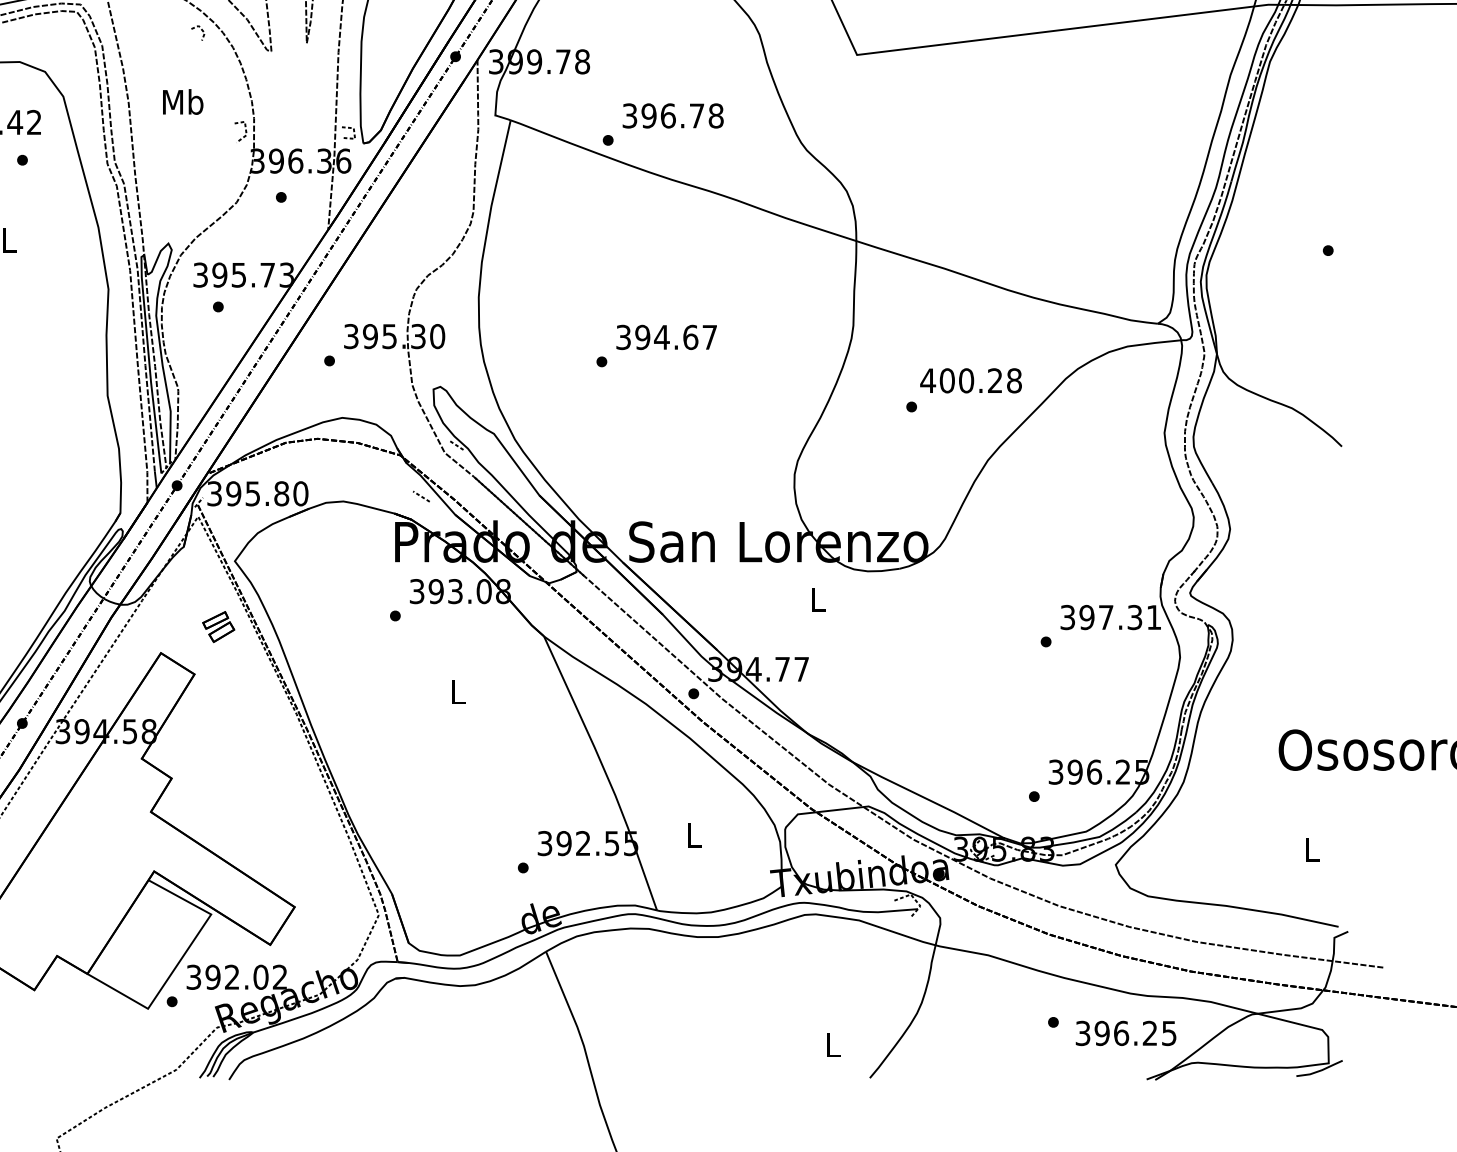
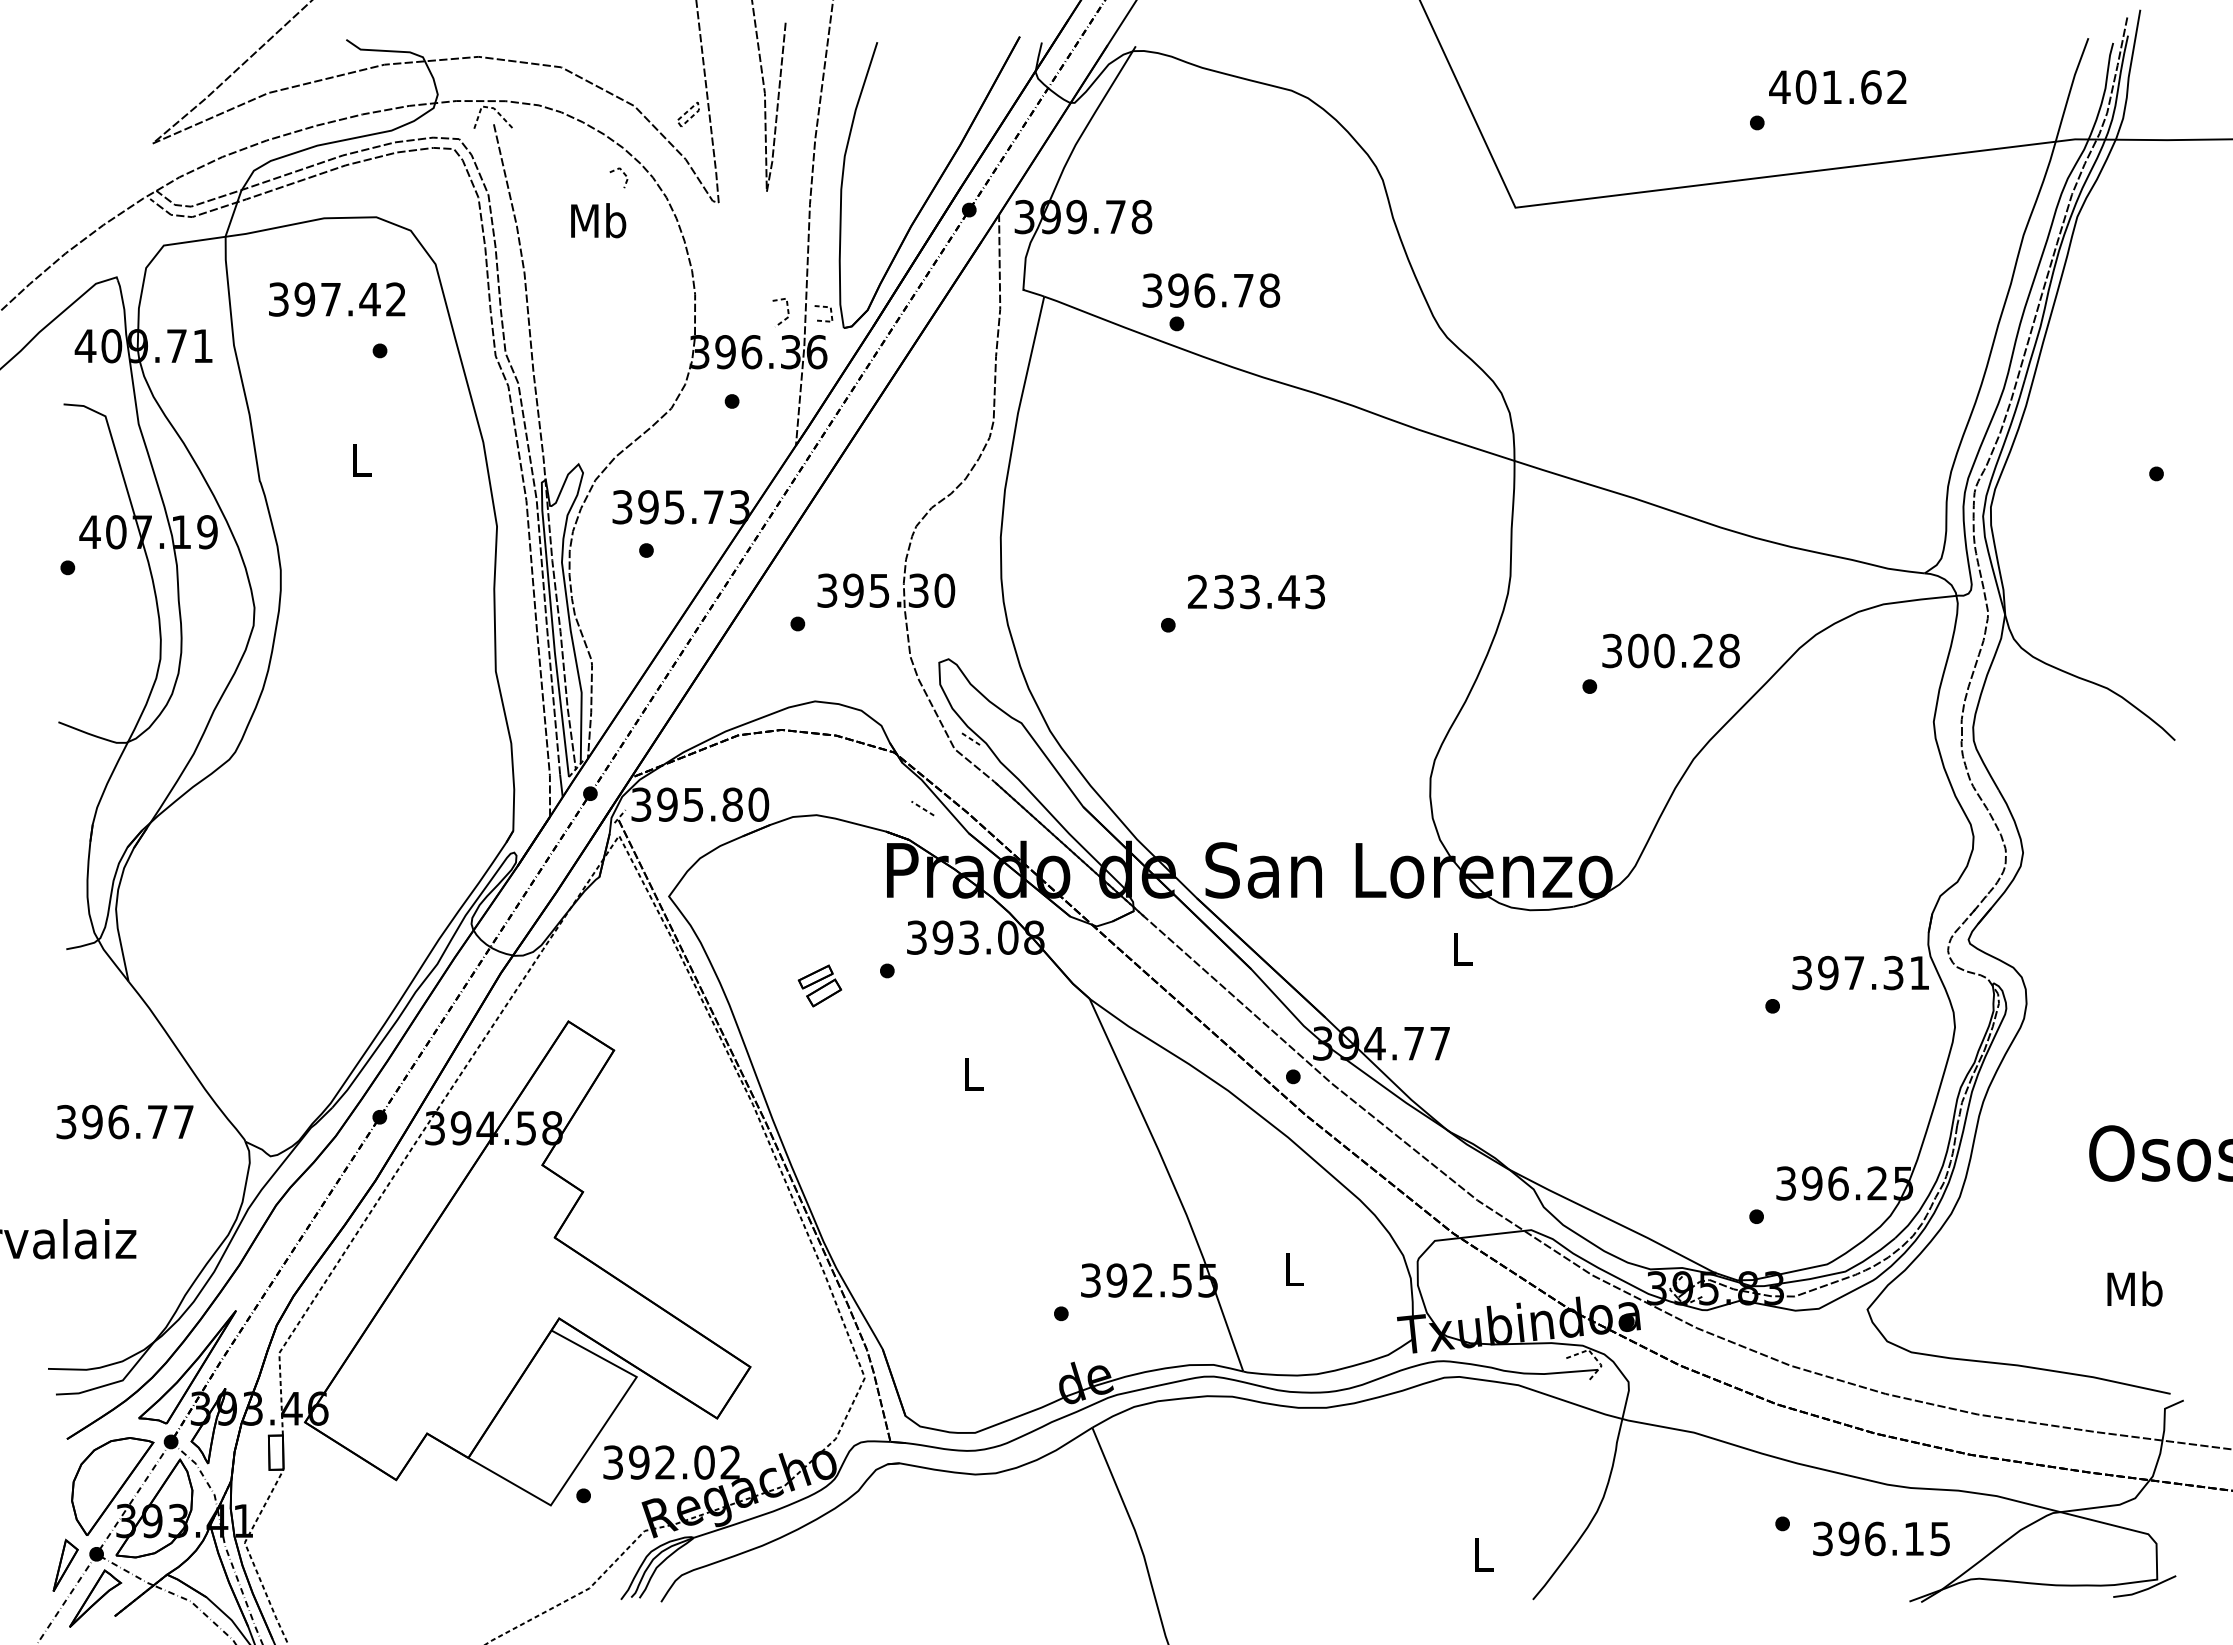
text: (183, 101) -> (598, 220), moved
text: (673, 115) -> (1211, 290), moved
line: (245, 132) -> (787, 312), moved
text: (666, 337) -> (1256, 591), 394.67 -> 233.43
text: (927, 380) -> (1611, 650), 400.28 -> 300.28
part: (218, 626) -> (819, 985), moved
text: (1312, 849) -> (2134, 1288), L -> Mb
text: (1149, 1033) -> (1913, 1538), 396.25 -> 396.15

